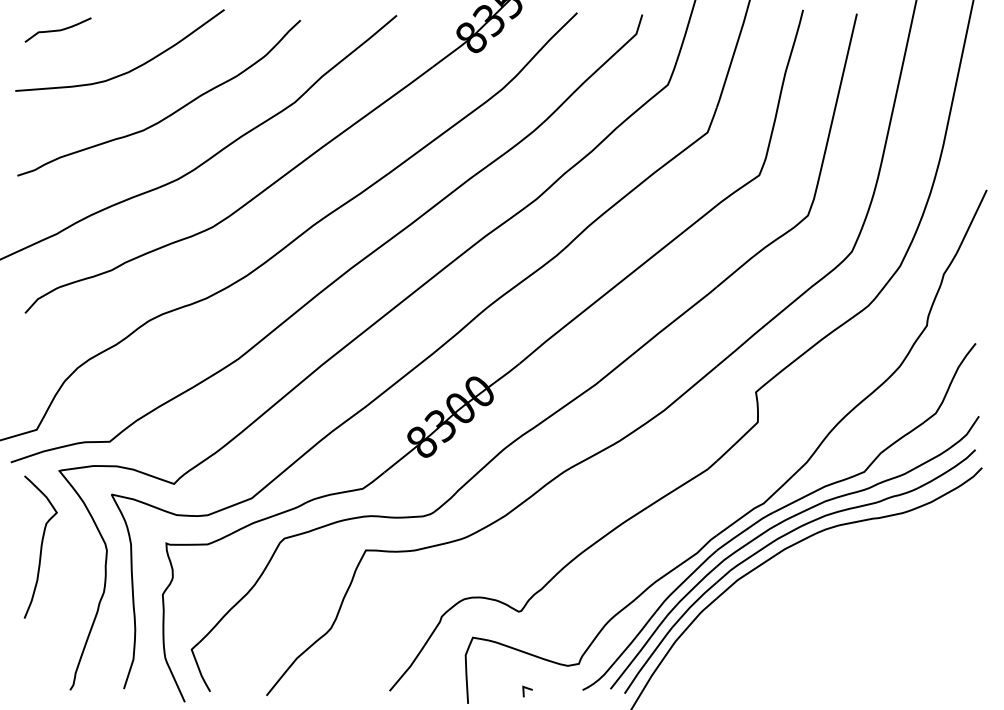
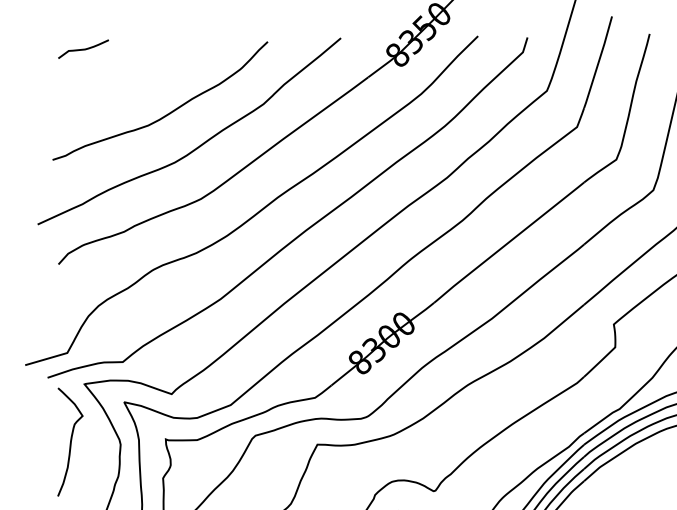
curve: (129, 70) -> (137, 79), removed

